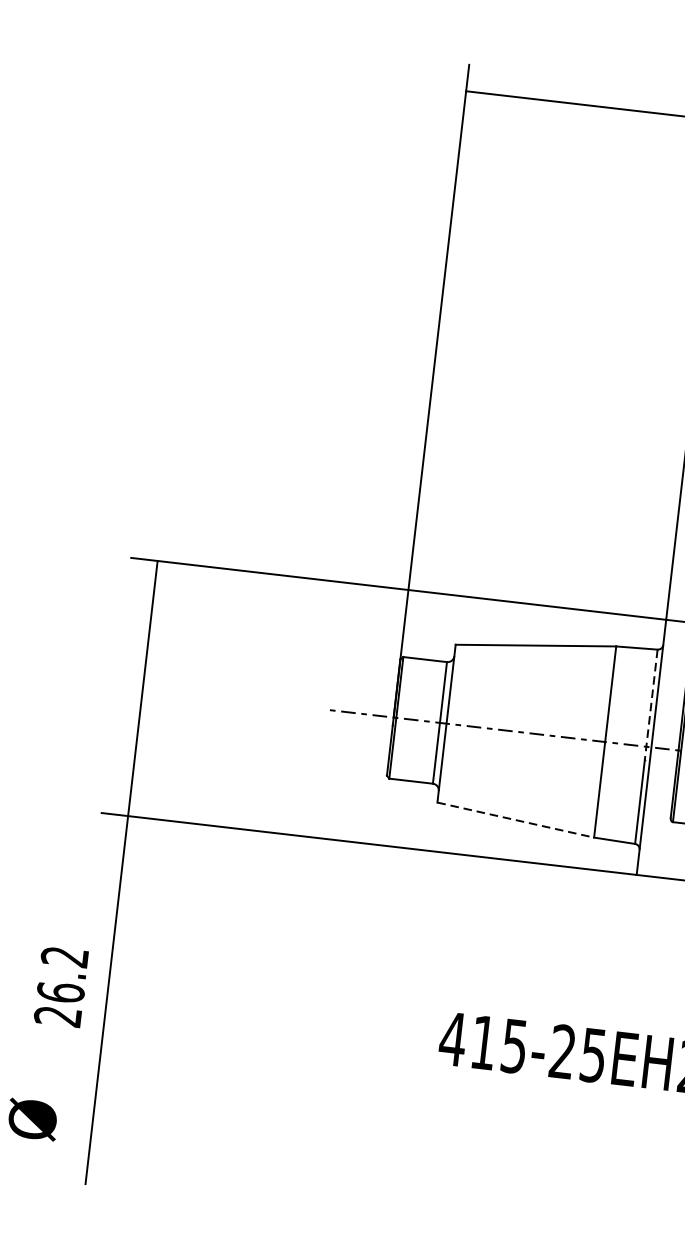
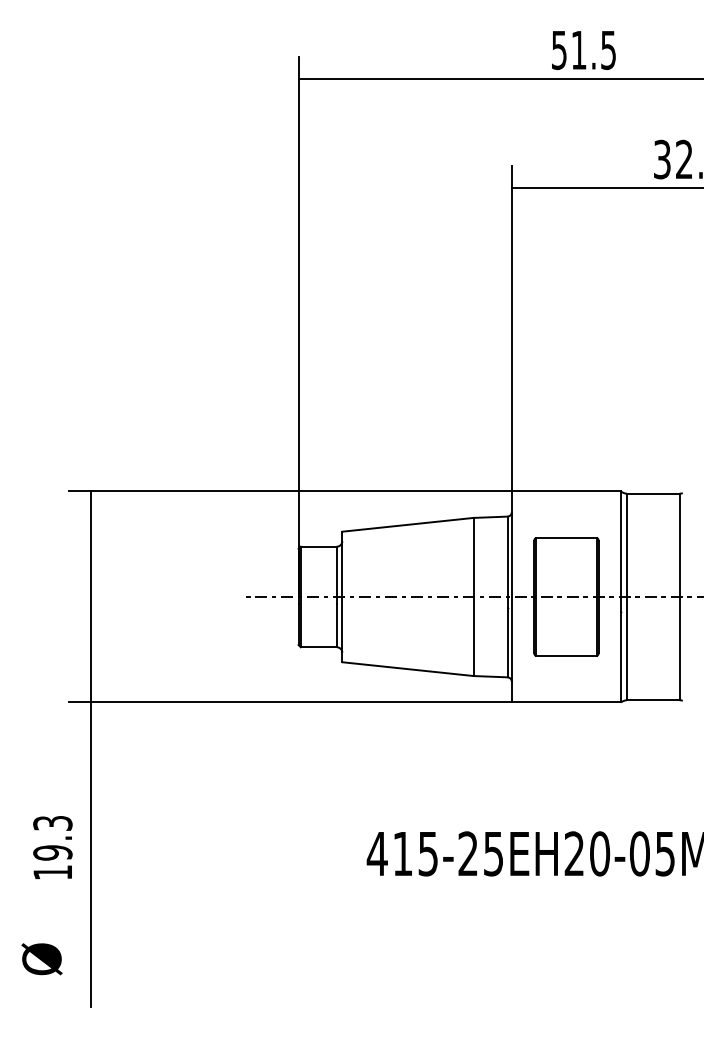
line: (651, 705) -> (507, 562), dashed -> solid
line: (515, 820) -> (407, 669), dashed -> solid
text: (60, 987) -> (52, 848), 26.2 -> 19.3

